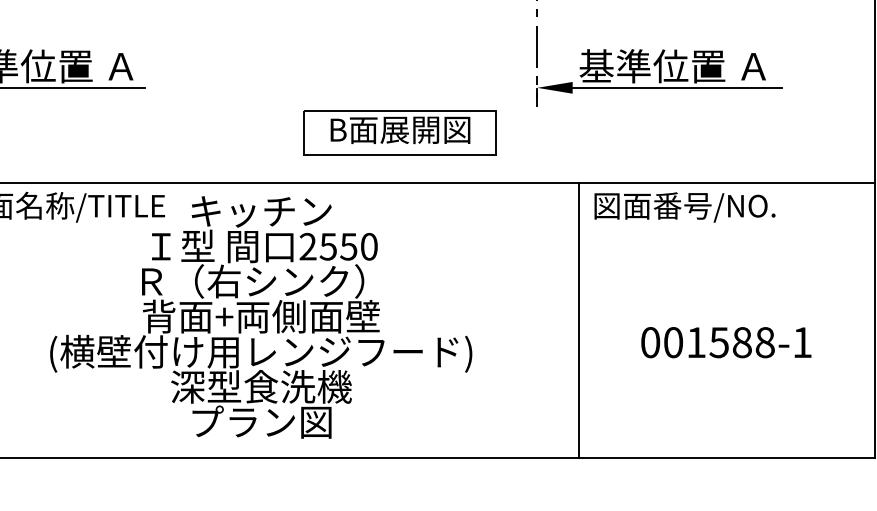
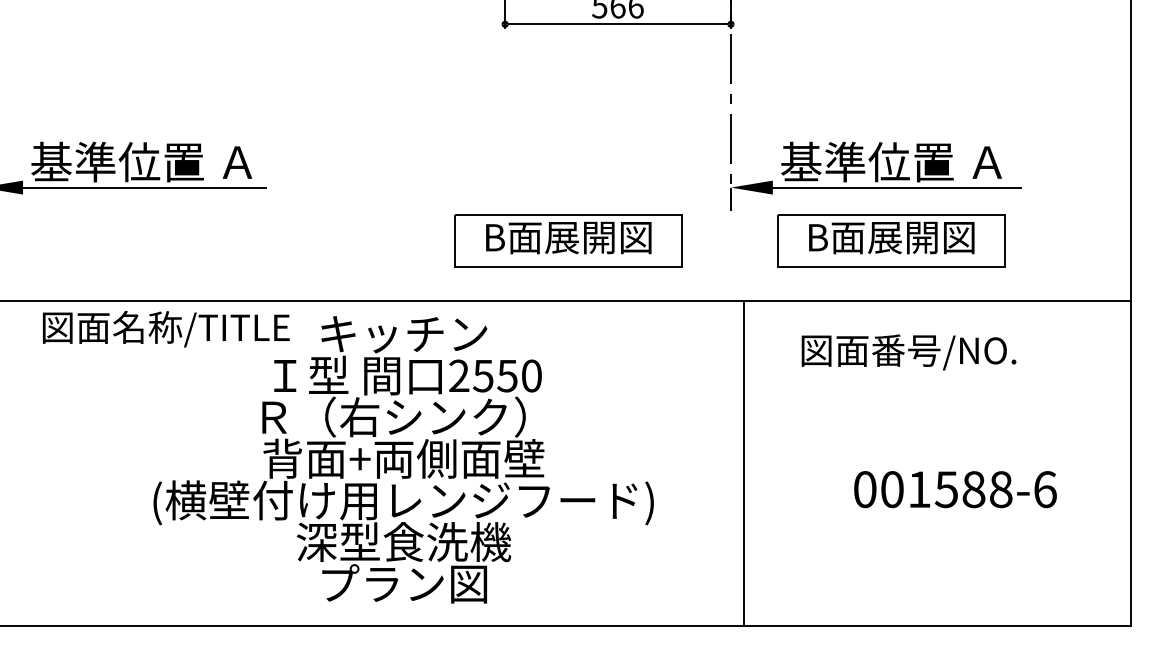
part: (672, 132) -> (891, 240), added
text: (684, 207) -> (908, 352), moved
line: (578, 320) -> (743, 463), moved
text: (802, 342) -> (1045, 489), 001588-1 -> 001588-6

